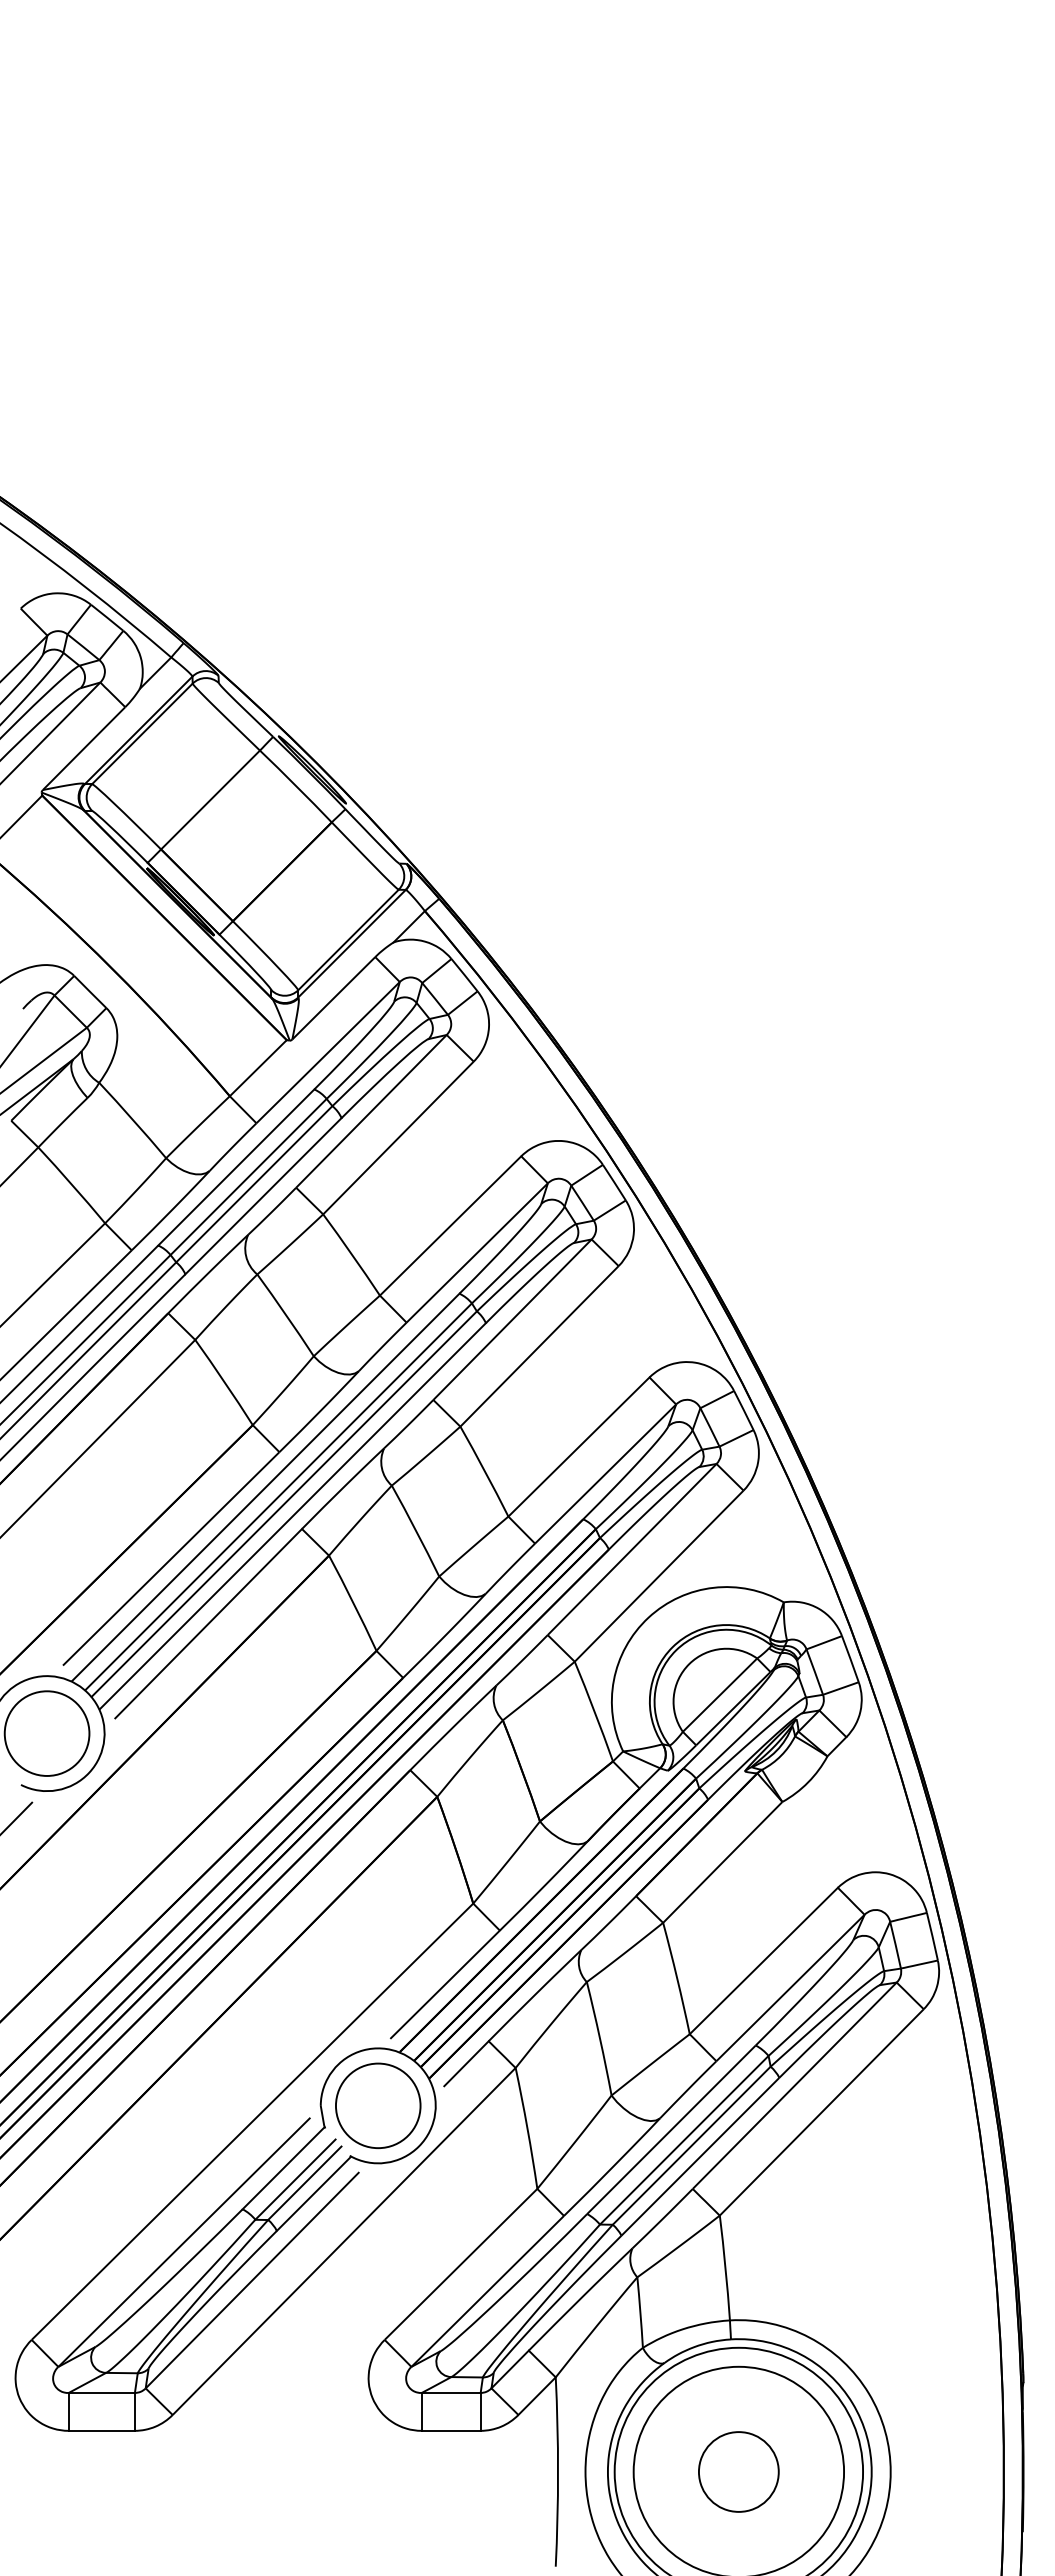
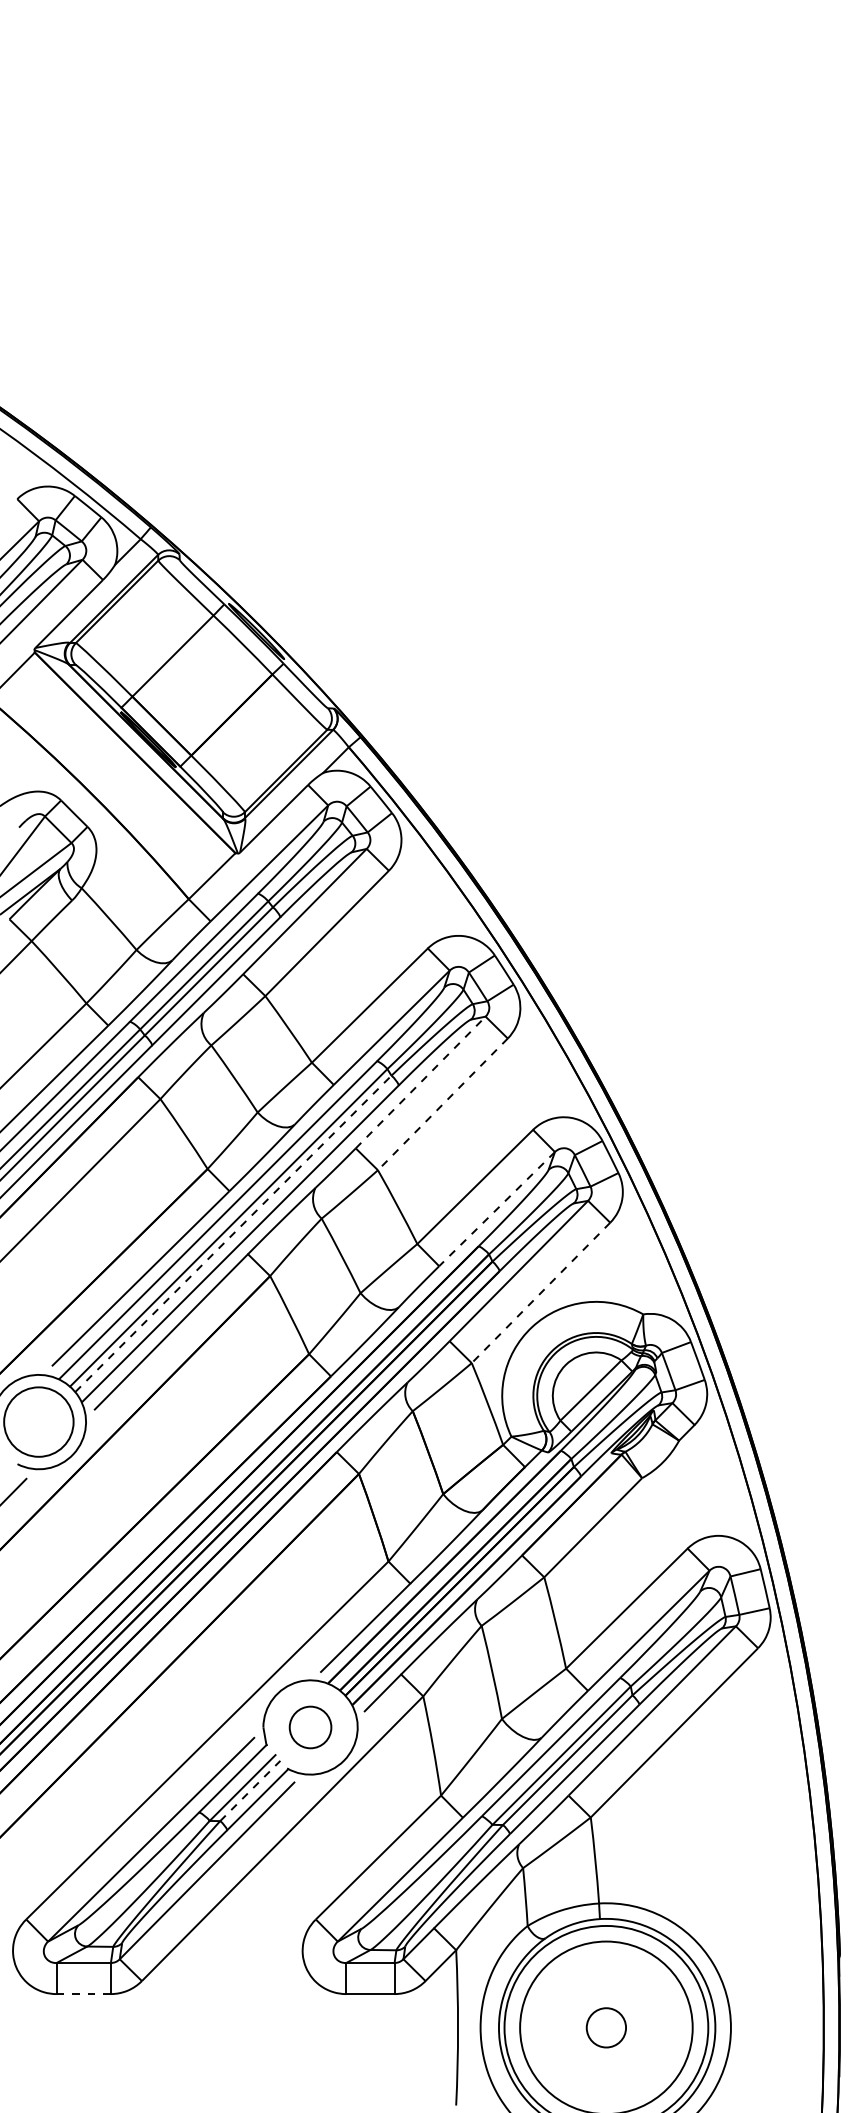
line: (511, 1320) -> (419, 1083), solid -> dashed
line: (540, 1345) -> (443, 1103), solid -> dashed
line: (605, 1473) -> (496, 1208), solid -> dashed
line: (284, 1503) -> (233, 1233), solid -> dashed
line: (659, 1575) -> (541, 1292), solid -> dashed
circle: (377, 2105) -> (309, 1727), size x0.6
line: (304, 2183) -> (250, 1791), solid -> dashed
line: (101, 2430) -> (83, 1993), solid -> dashed
circle: (738, 2471) -> (606, 2027), size x0.6

